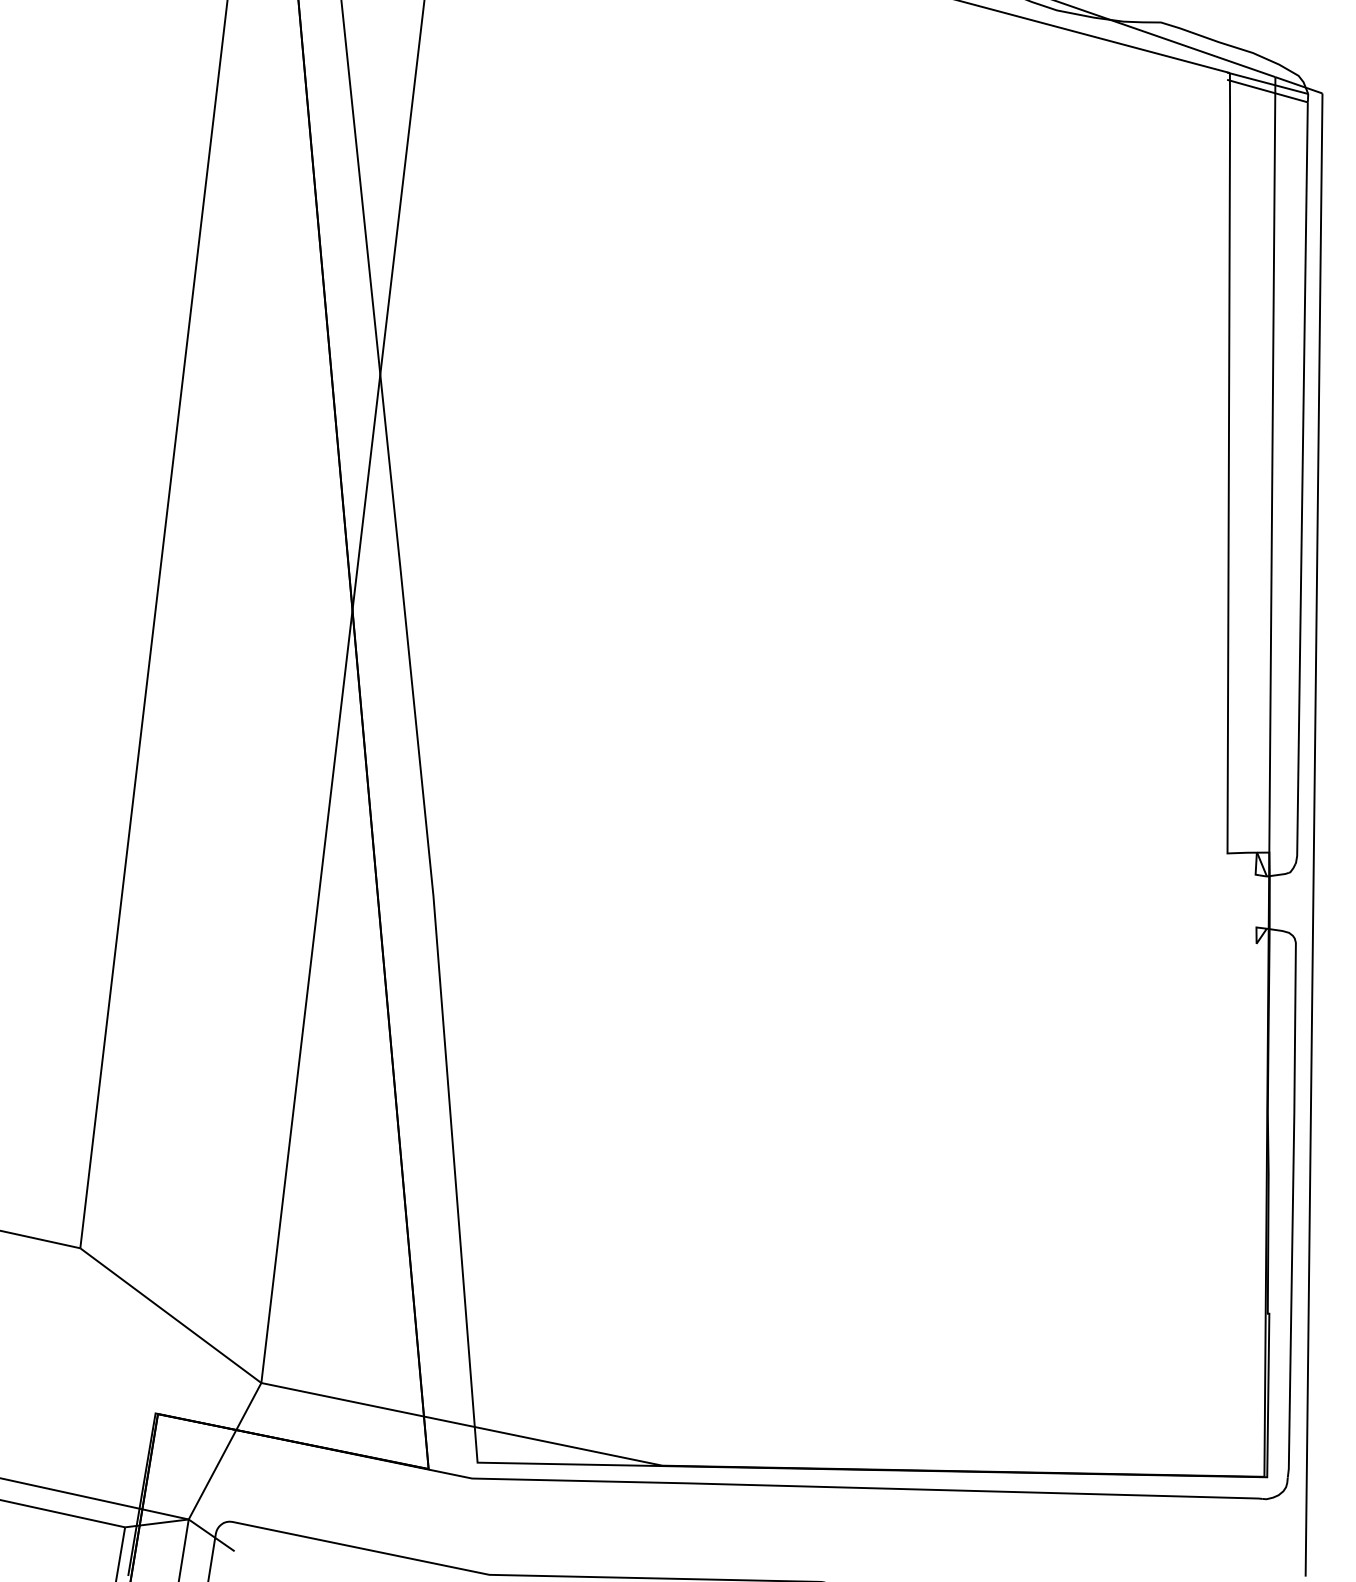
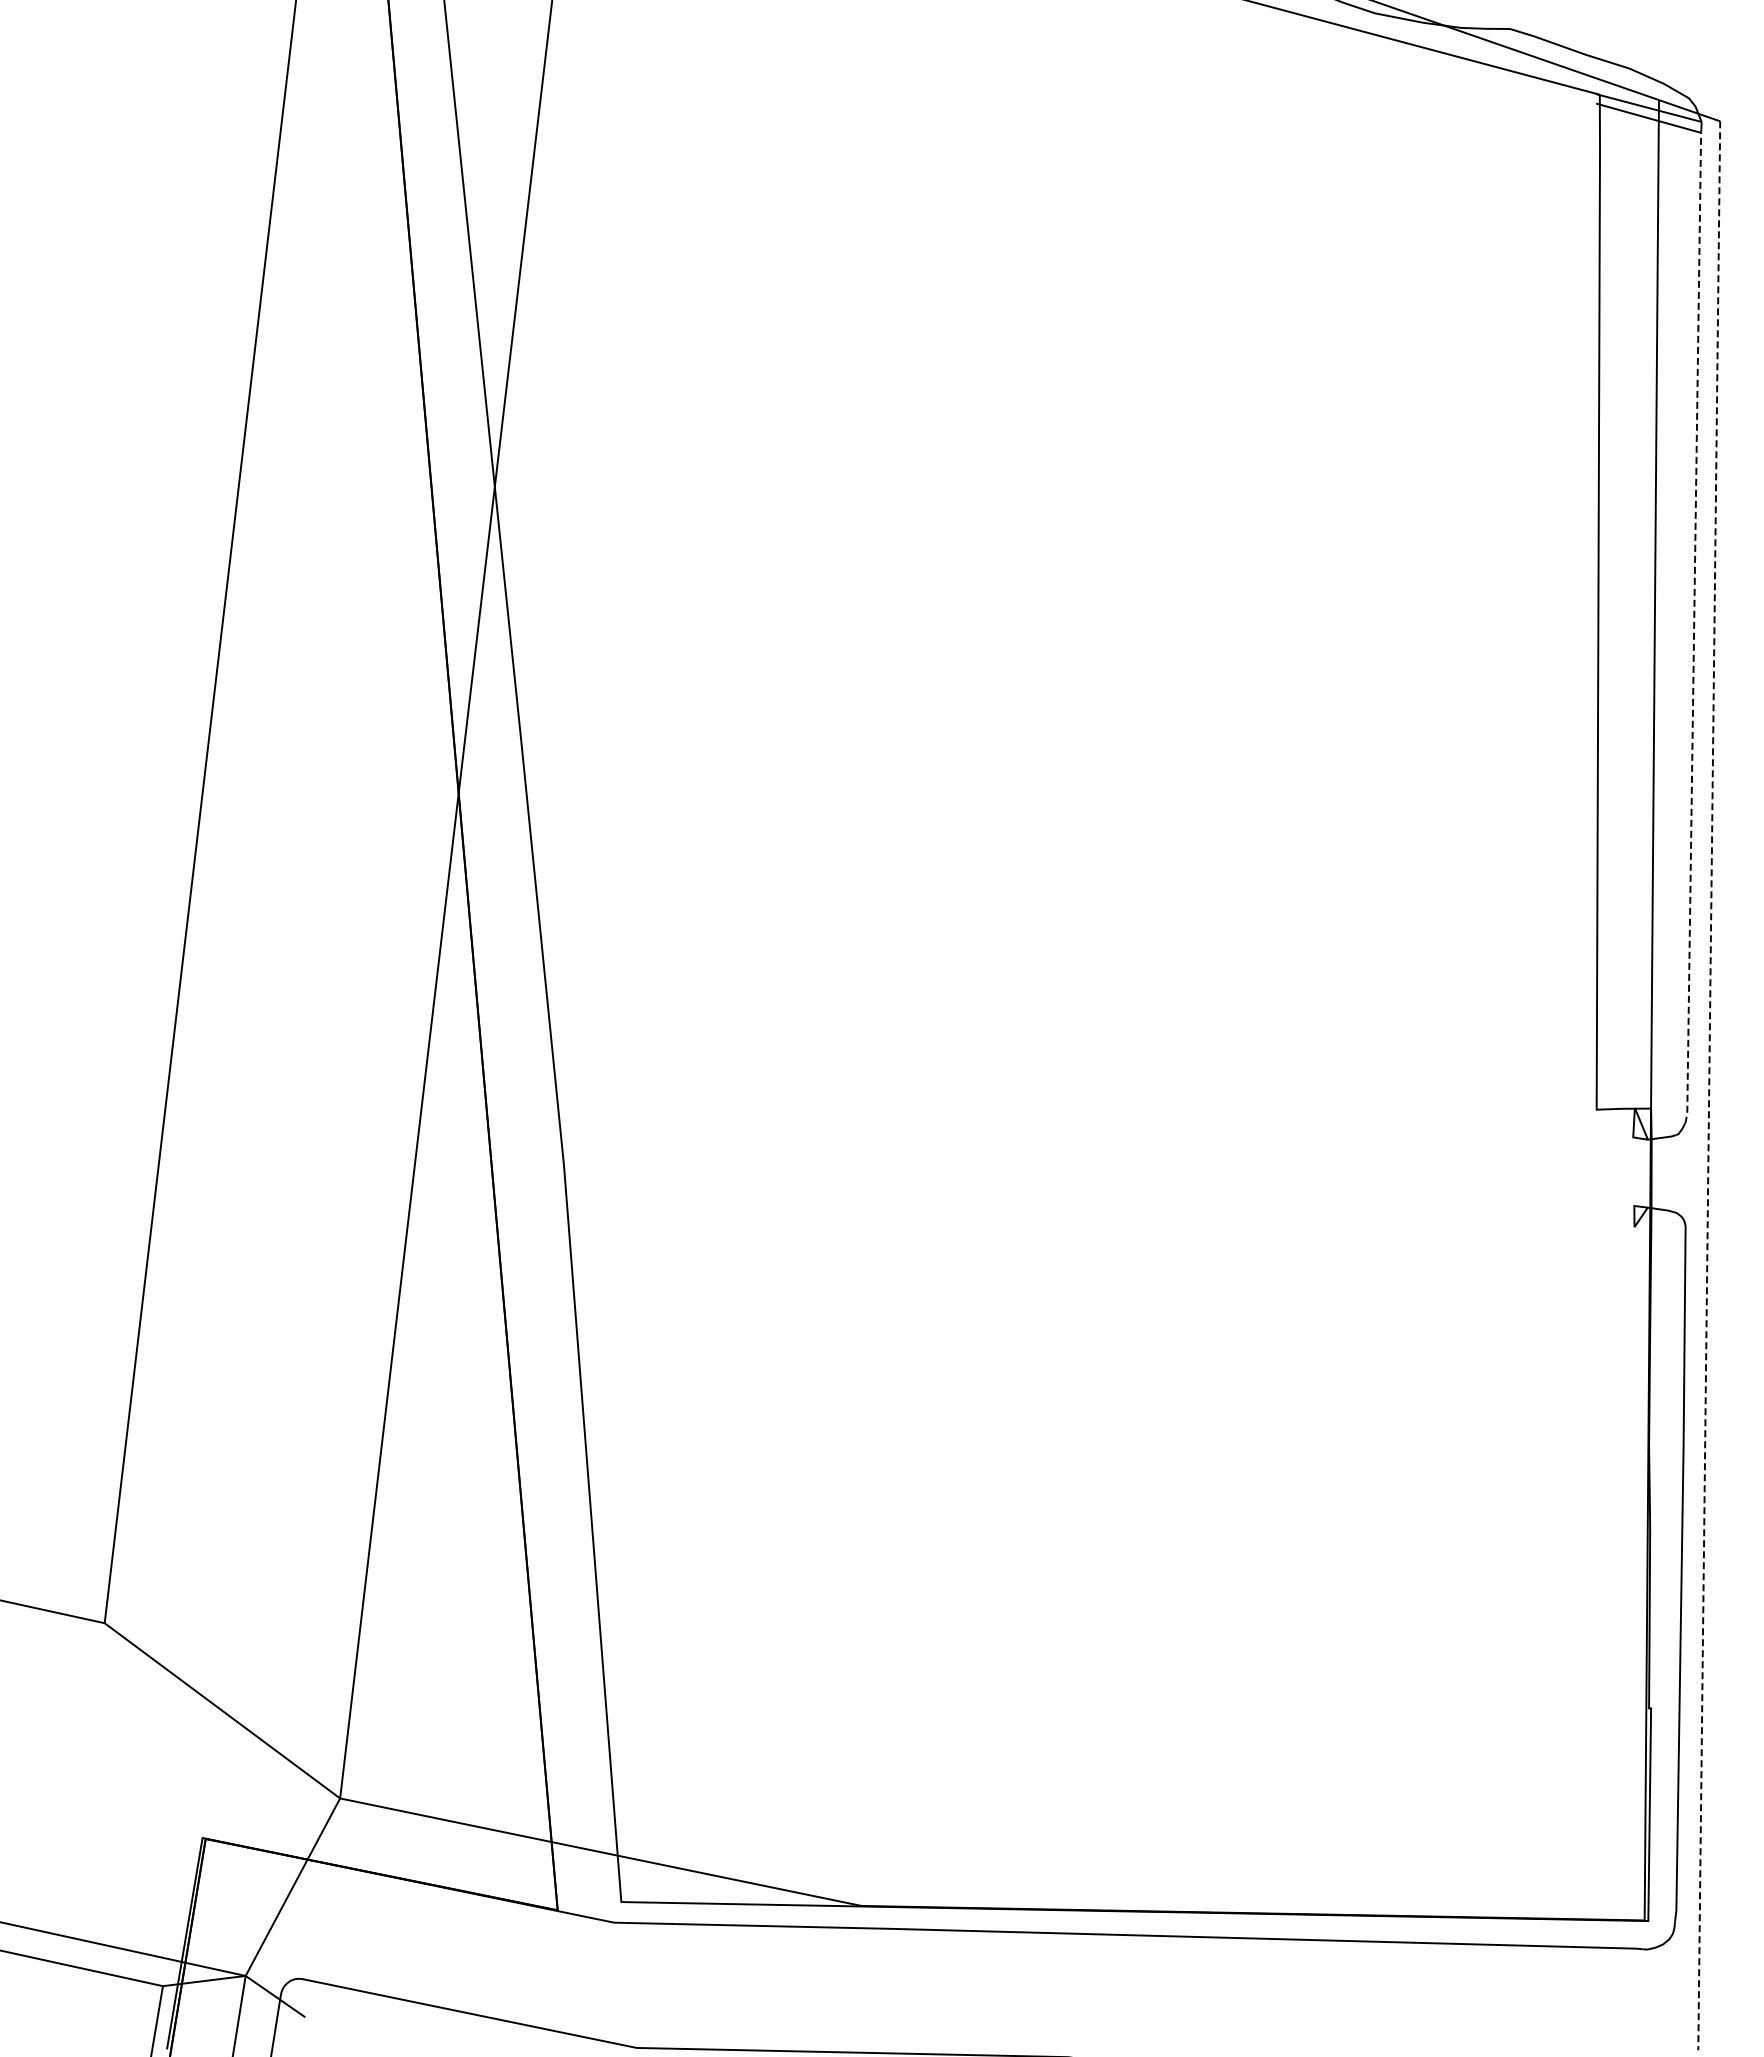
line: (1302, 484) -> (1694, 629), solid -> dashed
line: (1314, 834) -> (1709, 1085), solid -> dashed

